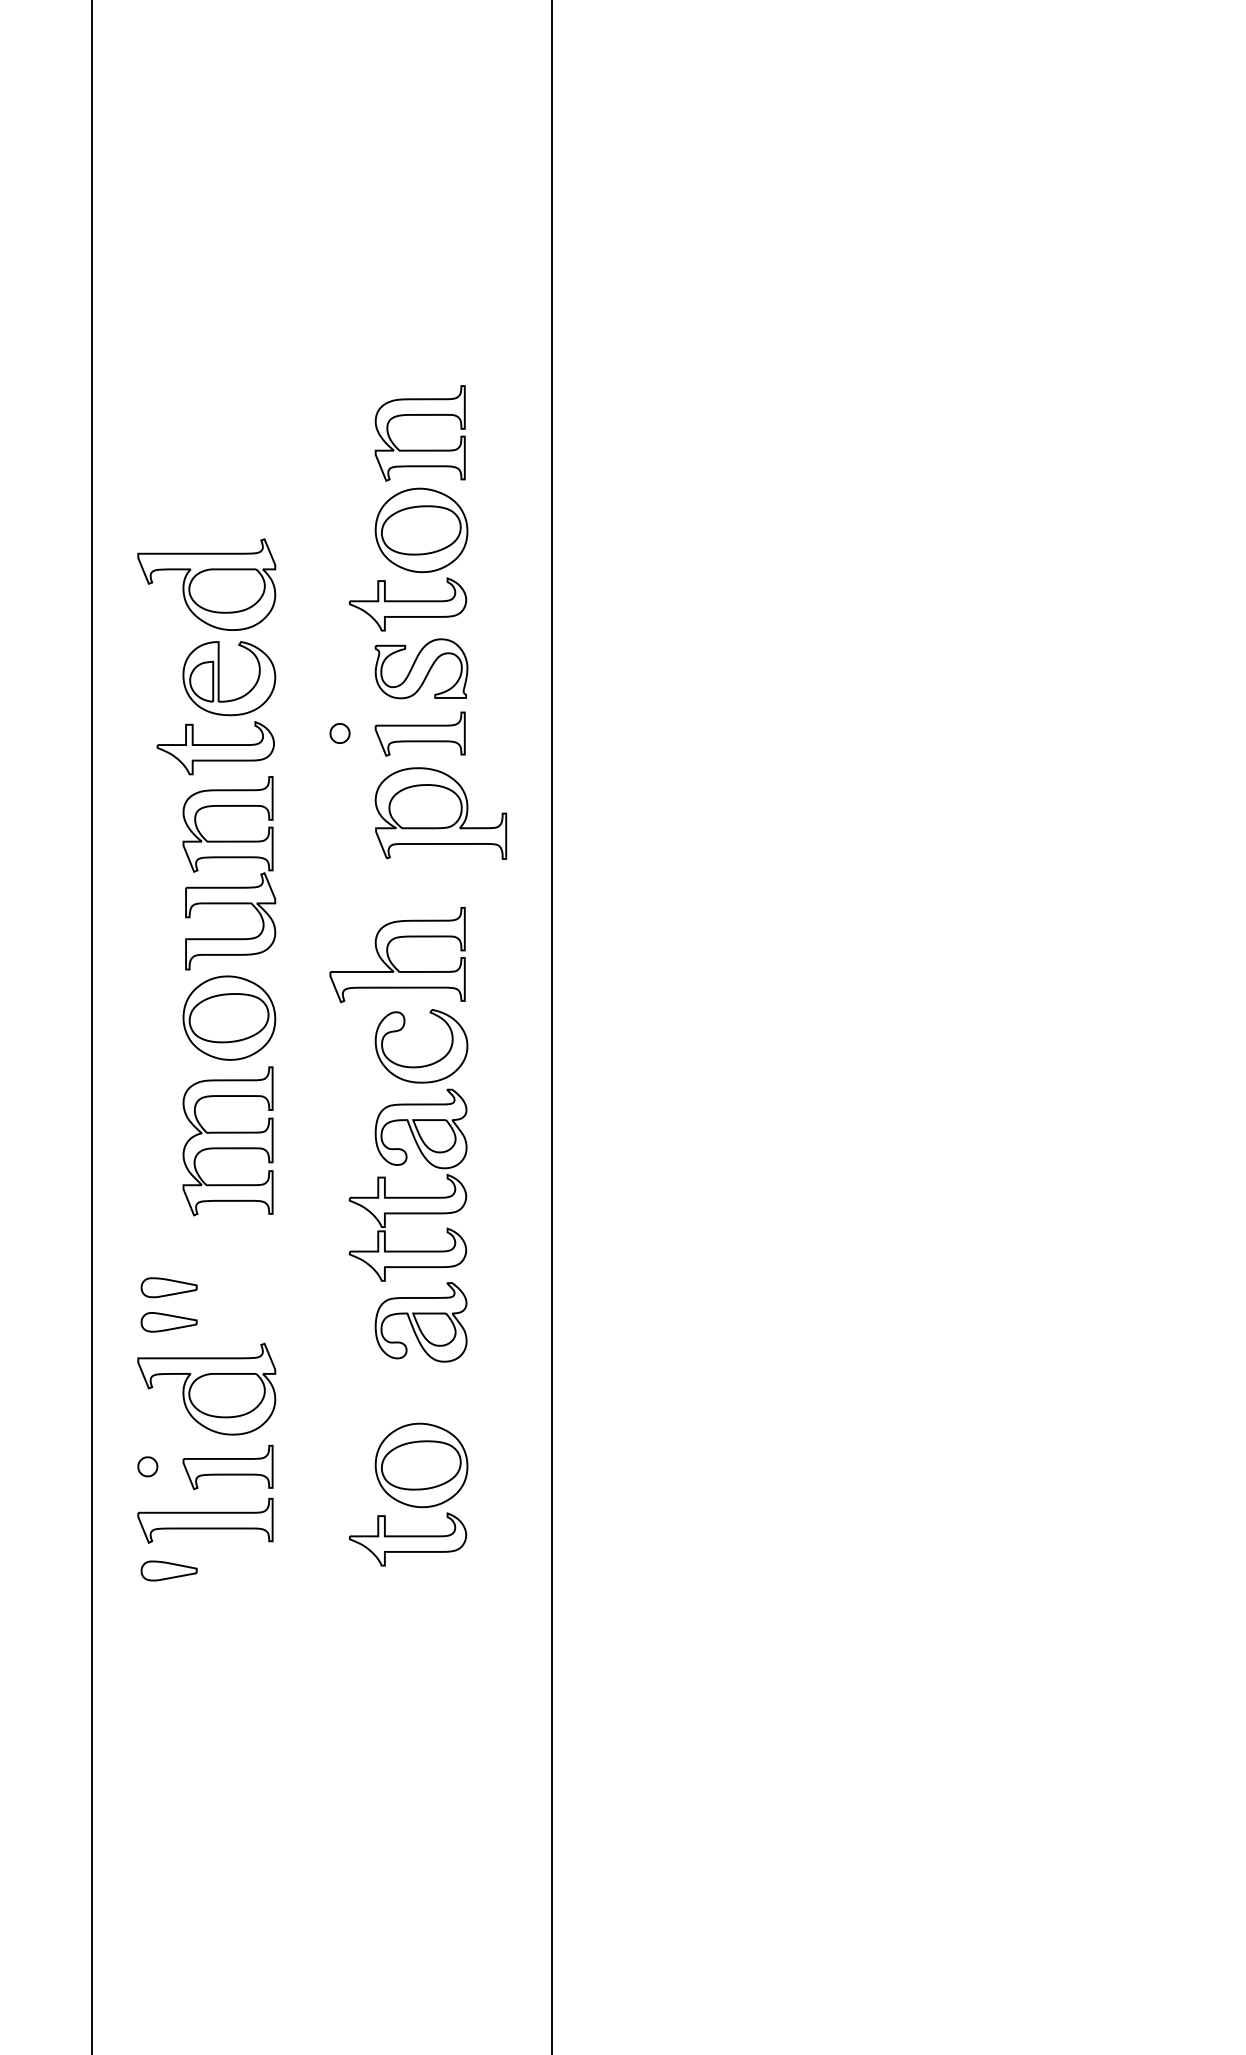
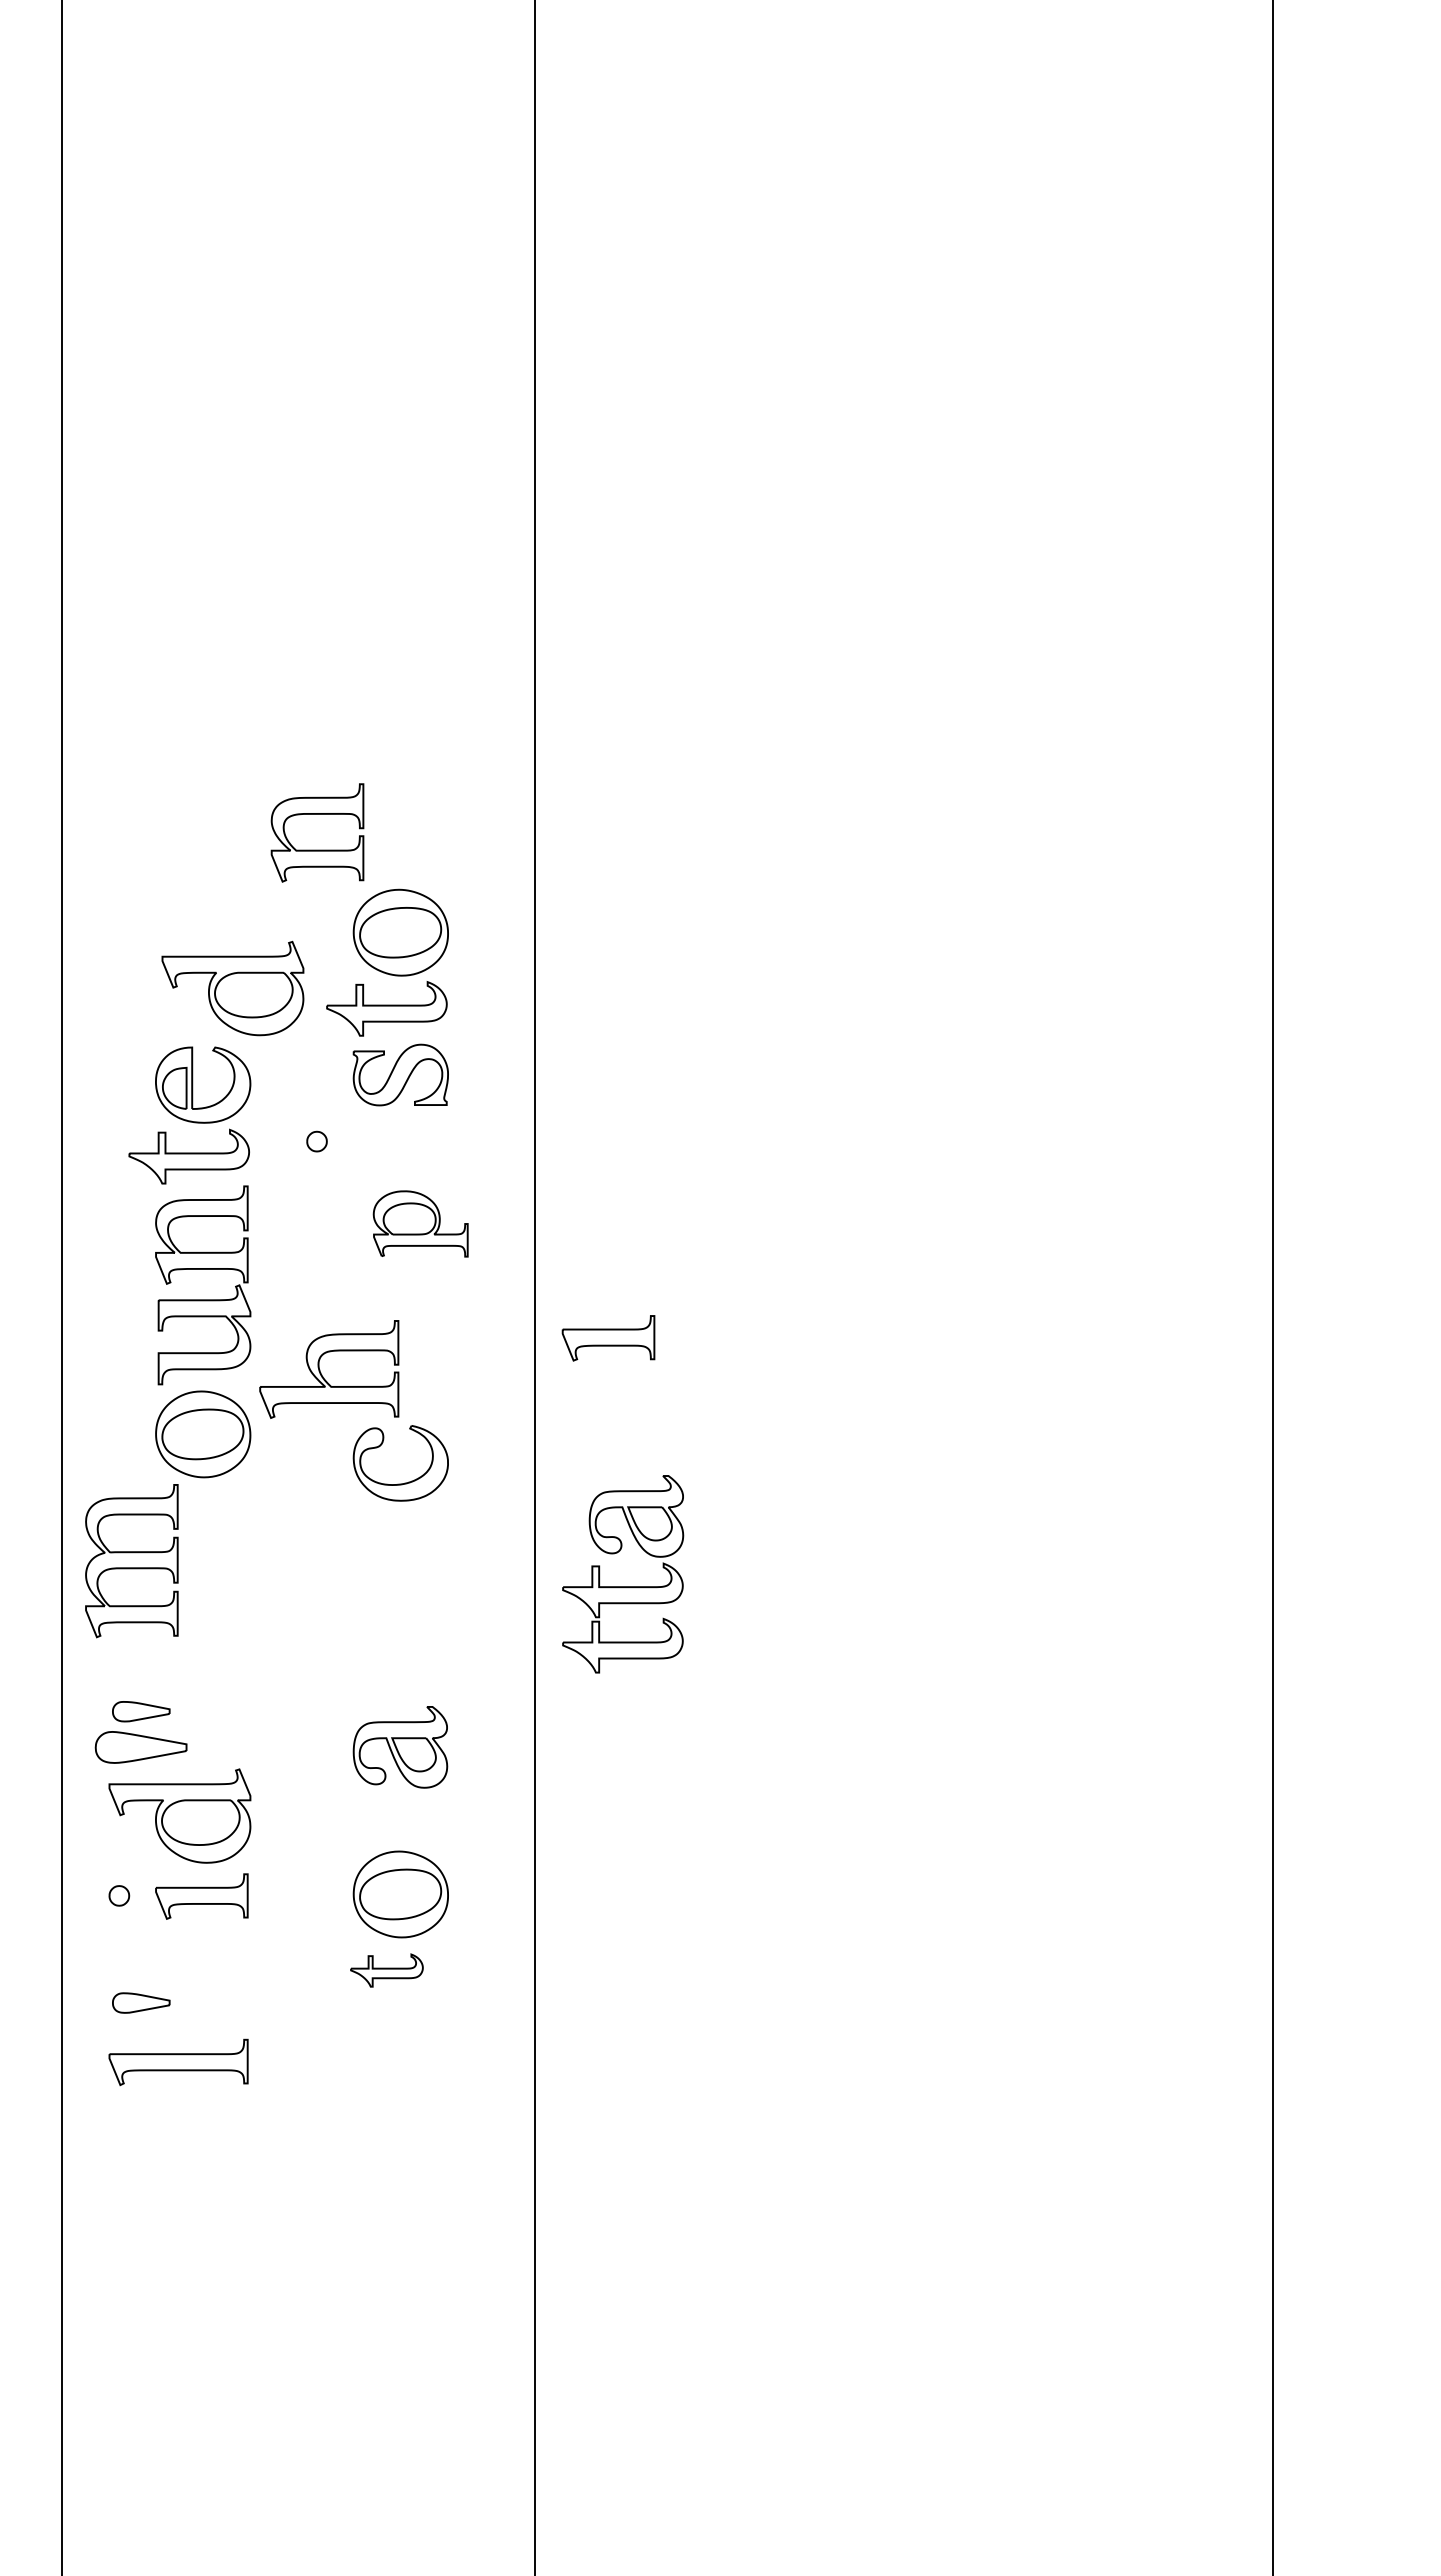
part: (420, 449) -> (317, 849), moved
part: (206, 584) -> (232, 988), moved
part: (420, 734) -> (608, 1338), moved
part: (440, 813) -> (420, 1223), size x0.7
part: (390, 957) -> (321, 1372), moved
part: (227, 1141) -> (131, 1561), moved
part: (408, 1197) -> (623, 1586), moved
part: (169, 1321) -> (141, 1746), size x1.6
part: (205, 1520) -> (178, 2062), moved
part: (407, 1539) -> (386, 1970), size x0.6

